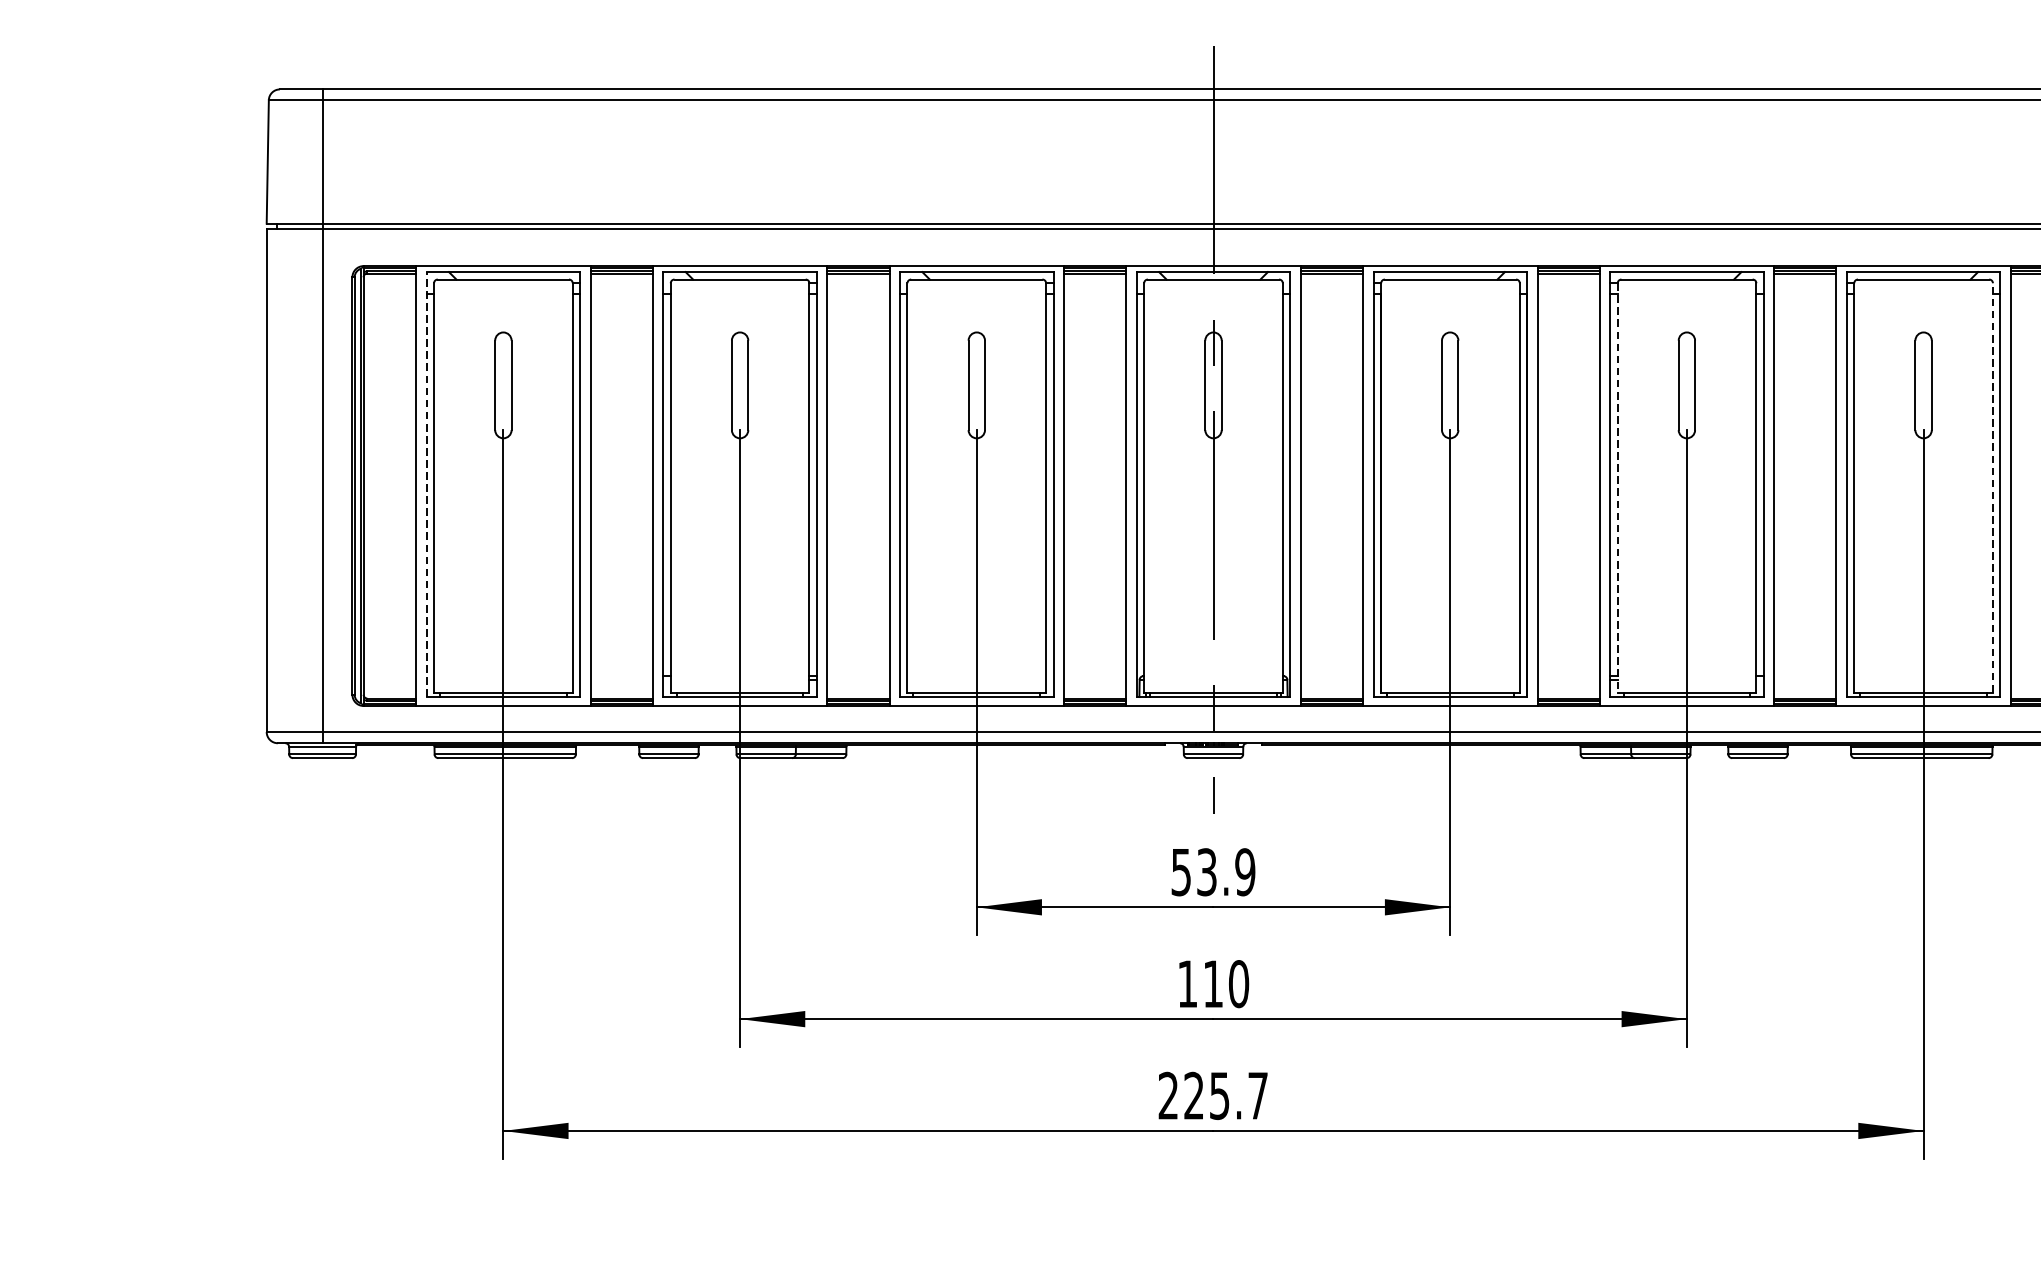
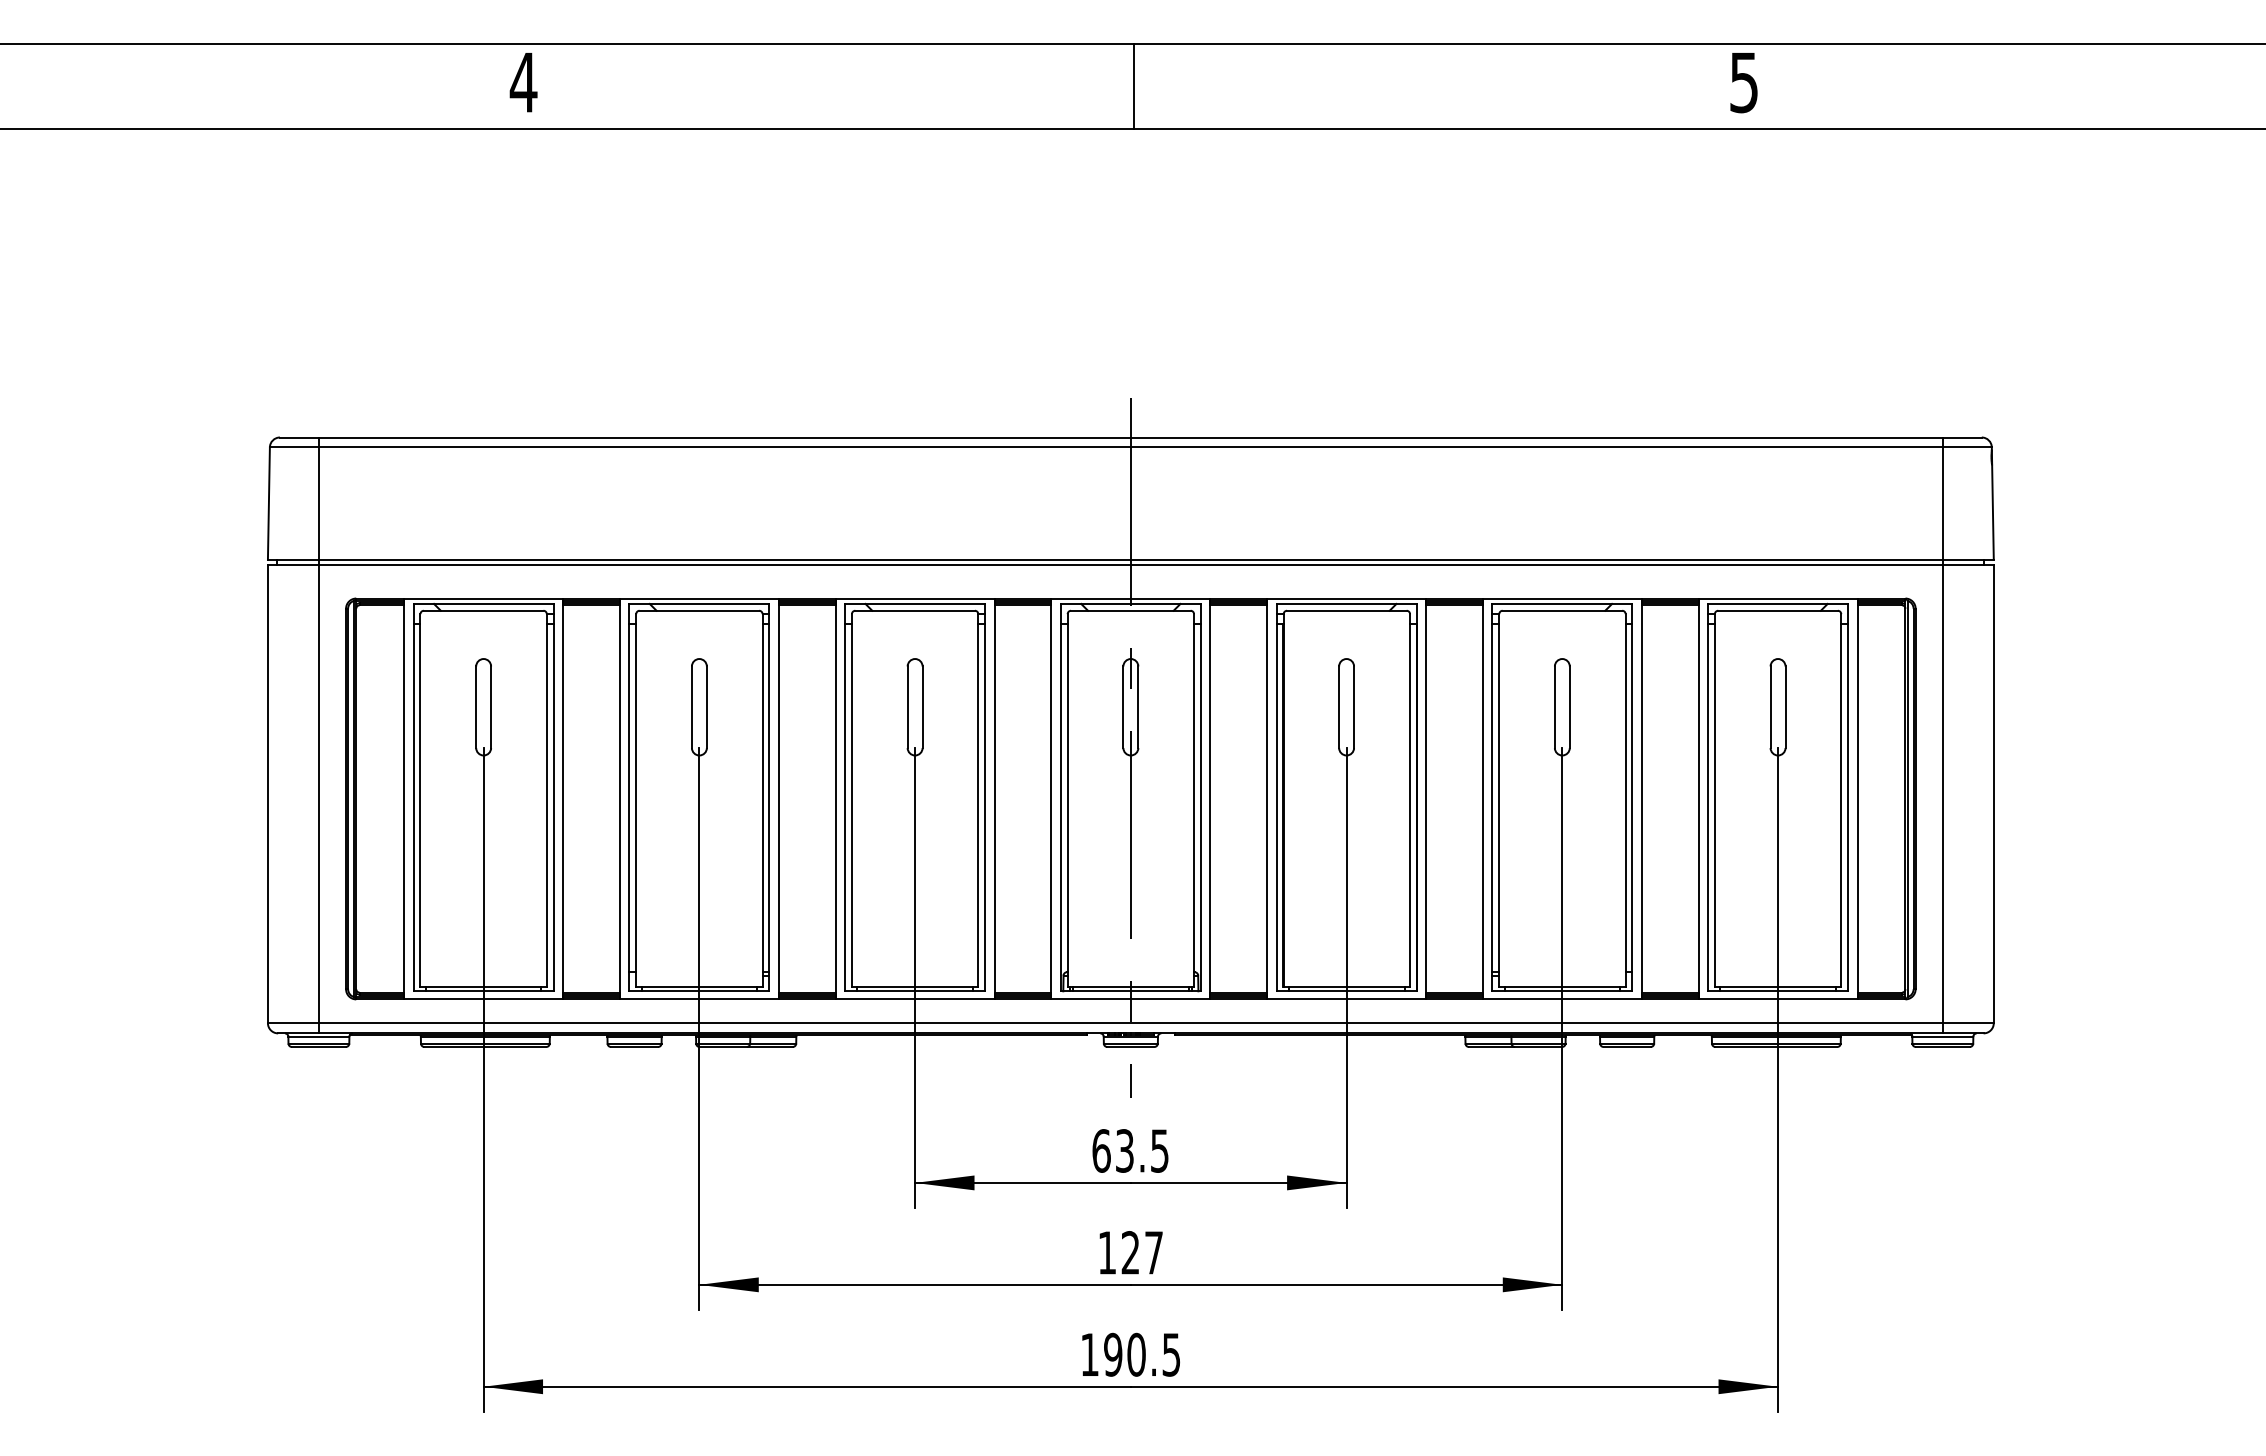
line: (426, 484) -> (413, 797), dashed -> solid
line: (1617, 487) -> (1499, 800), dashed -> solid
line: (1993, 487) -> (1841, 800), dashed -> solid
text: (1213, 871) -> (1130, 1150), 53.9 -> 63.5
text: (1226, 983) -> (1142, 1252), 110 -> 127
text: (1213, 1095) -> (1130, 1354), 225.7 -> 190.5

